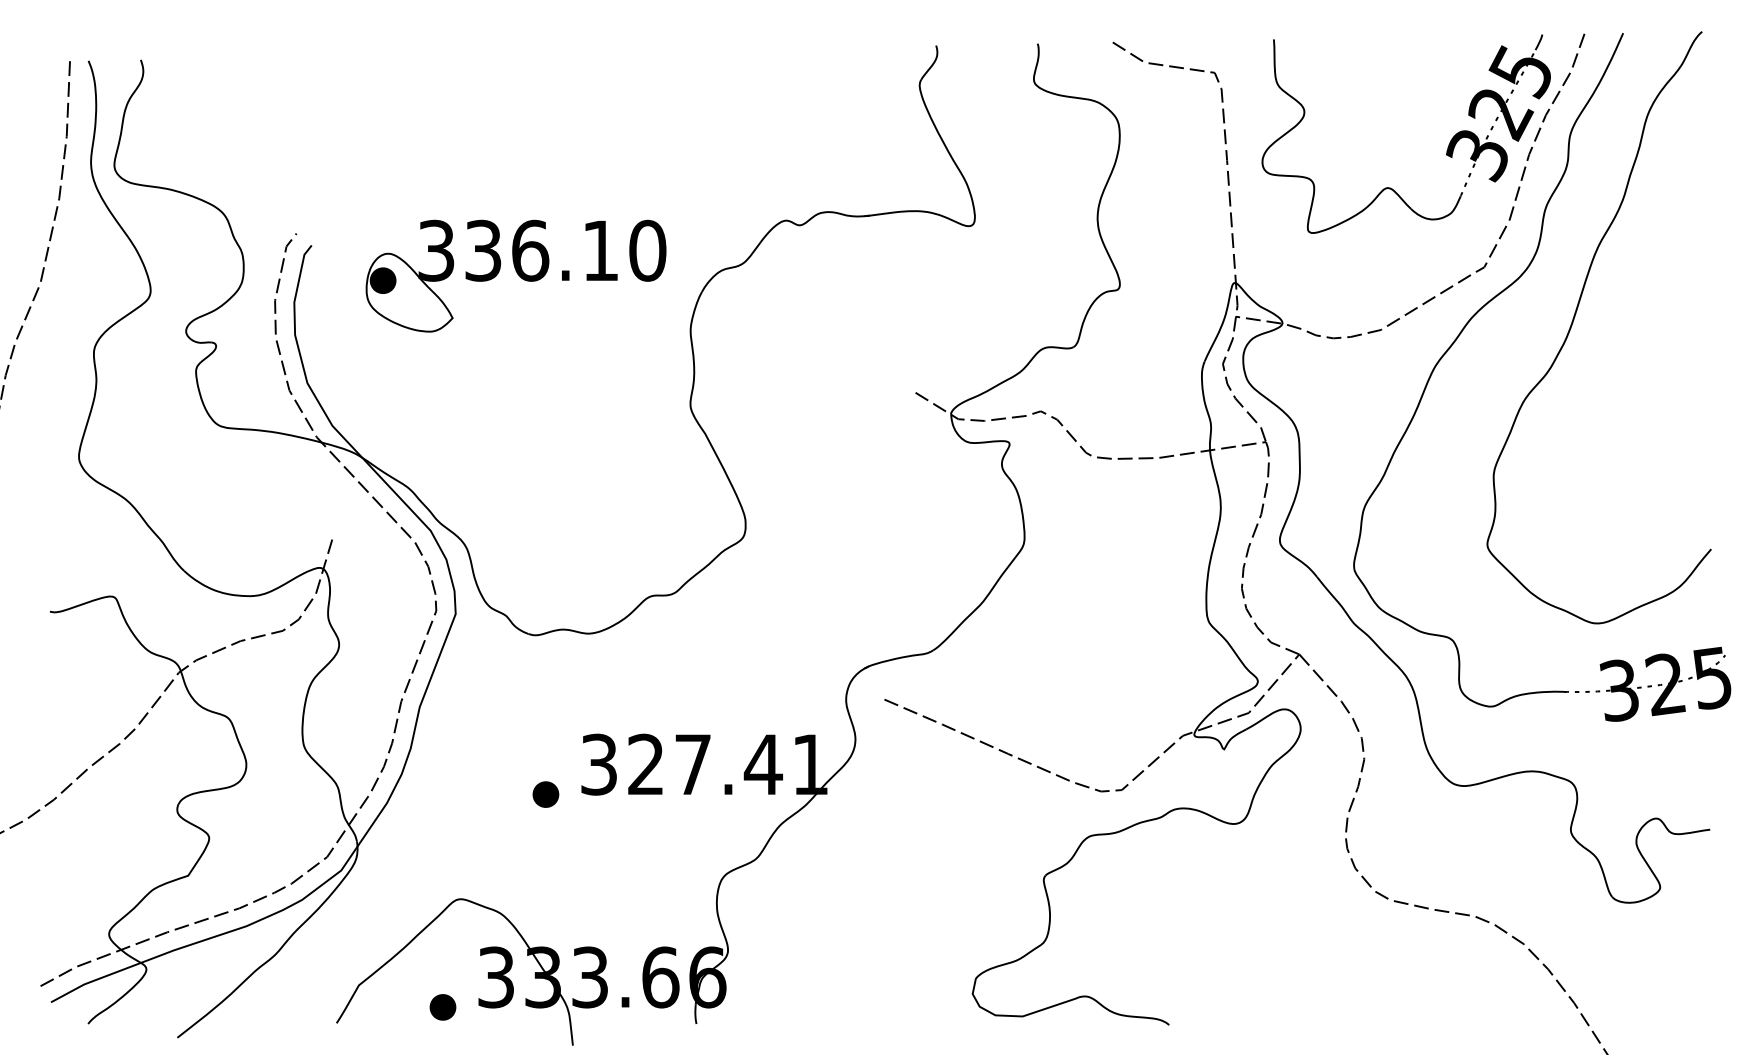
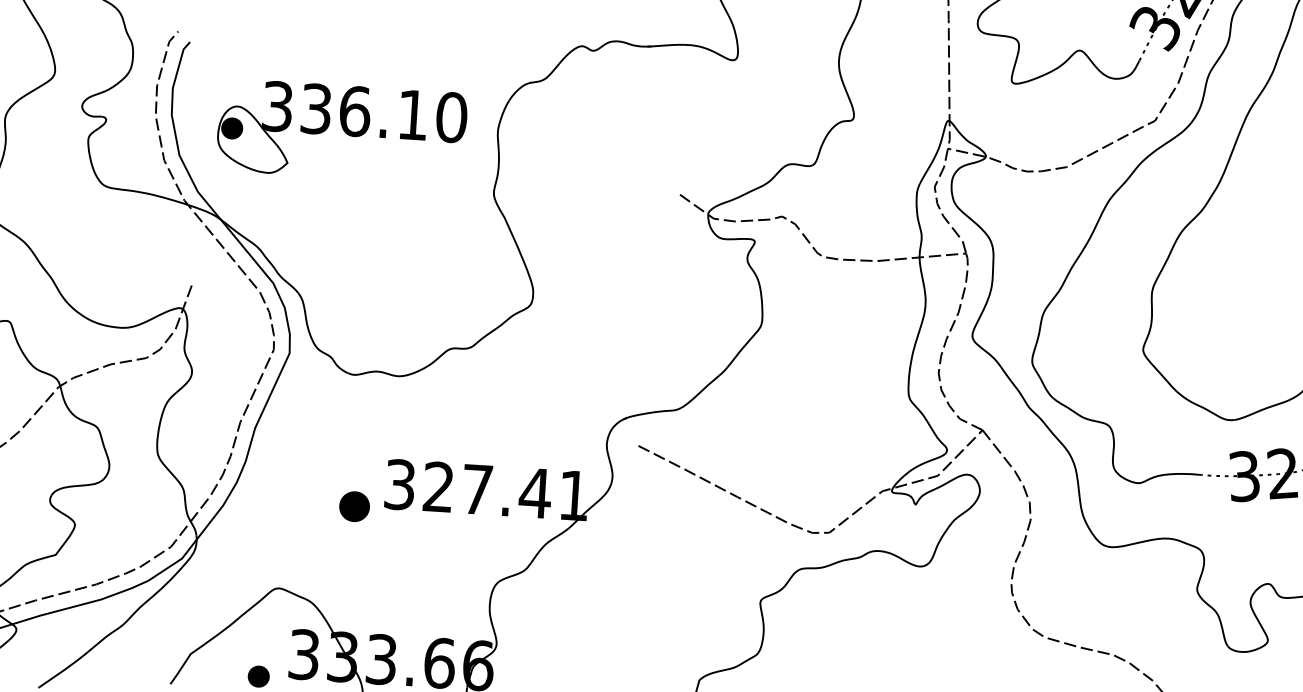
part: (515, 275) -> (341, 131), moved
part: (545, 794) -> (354, 506), size x1.4

